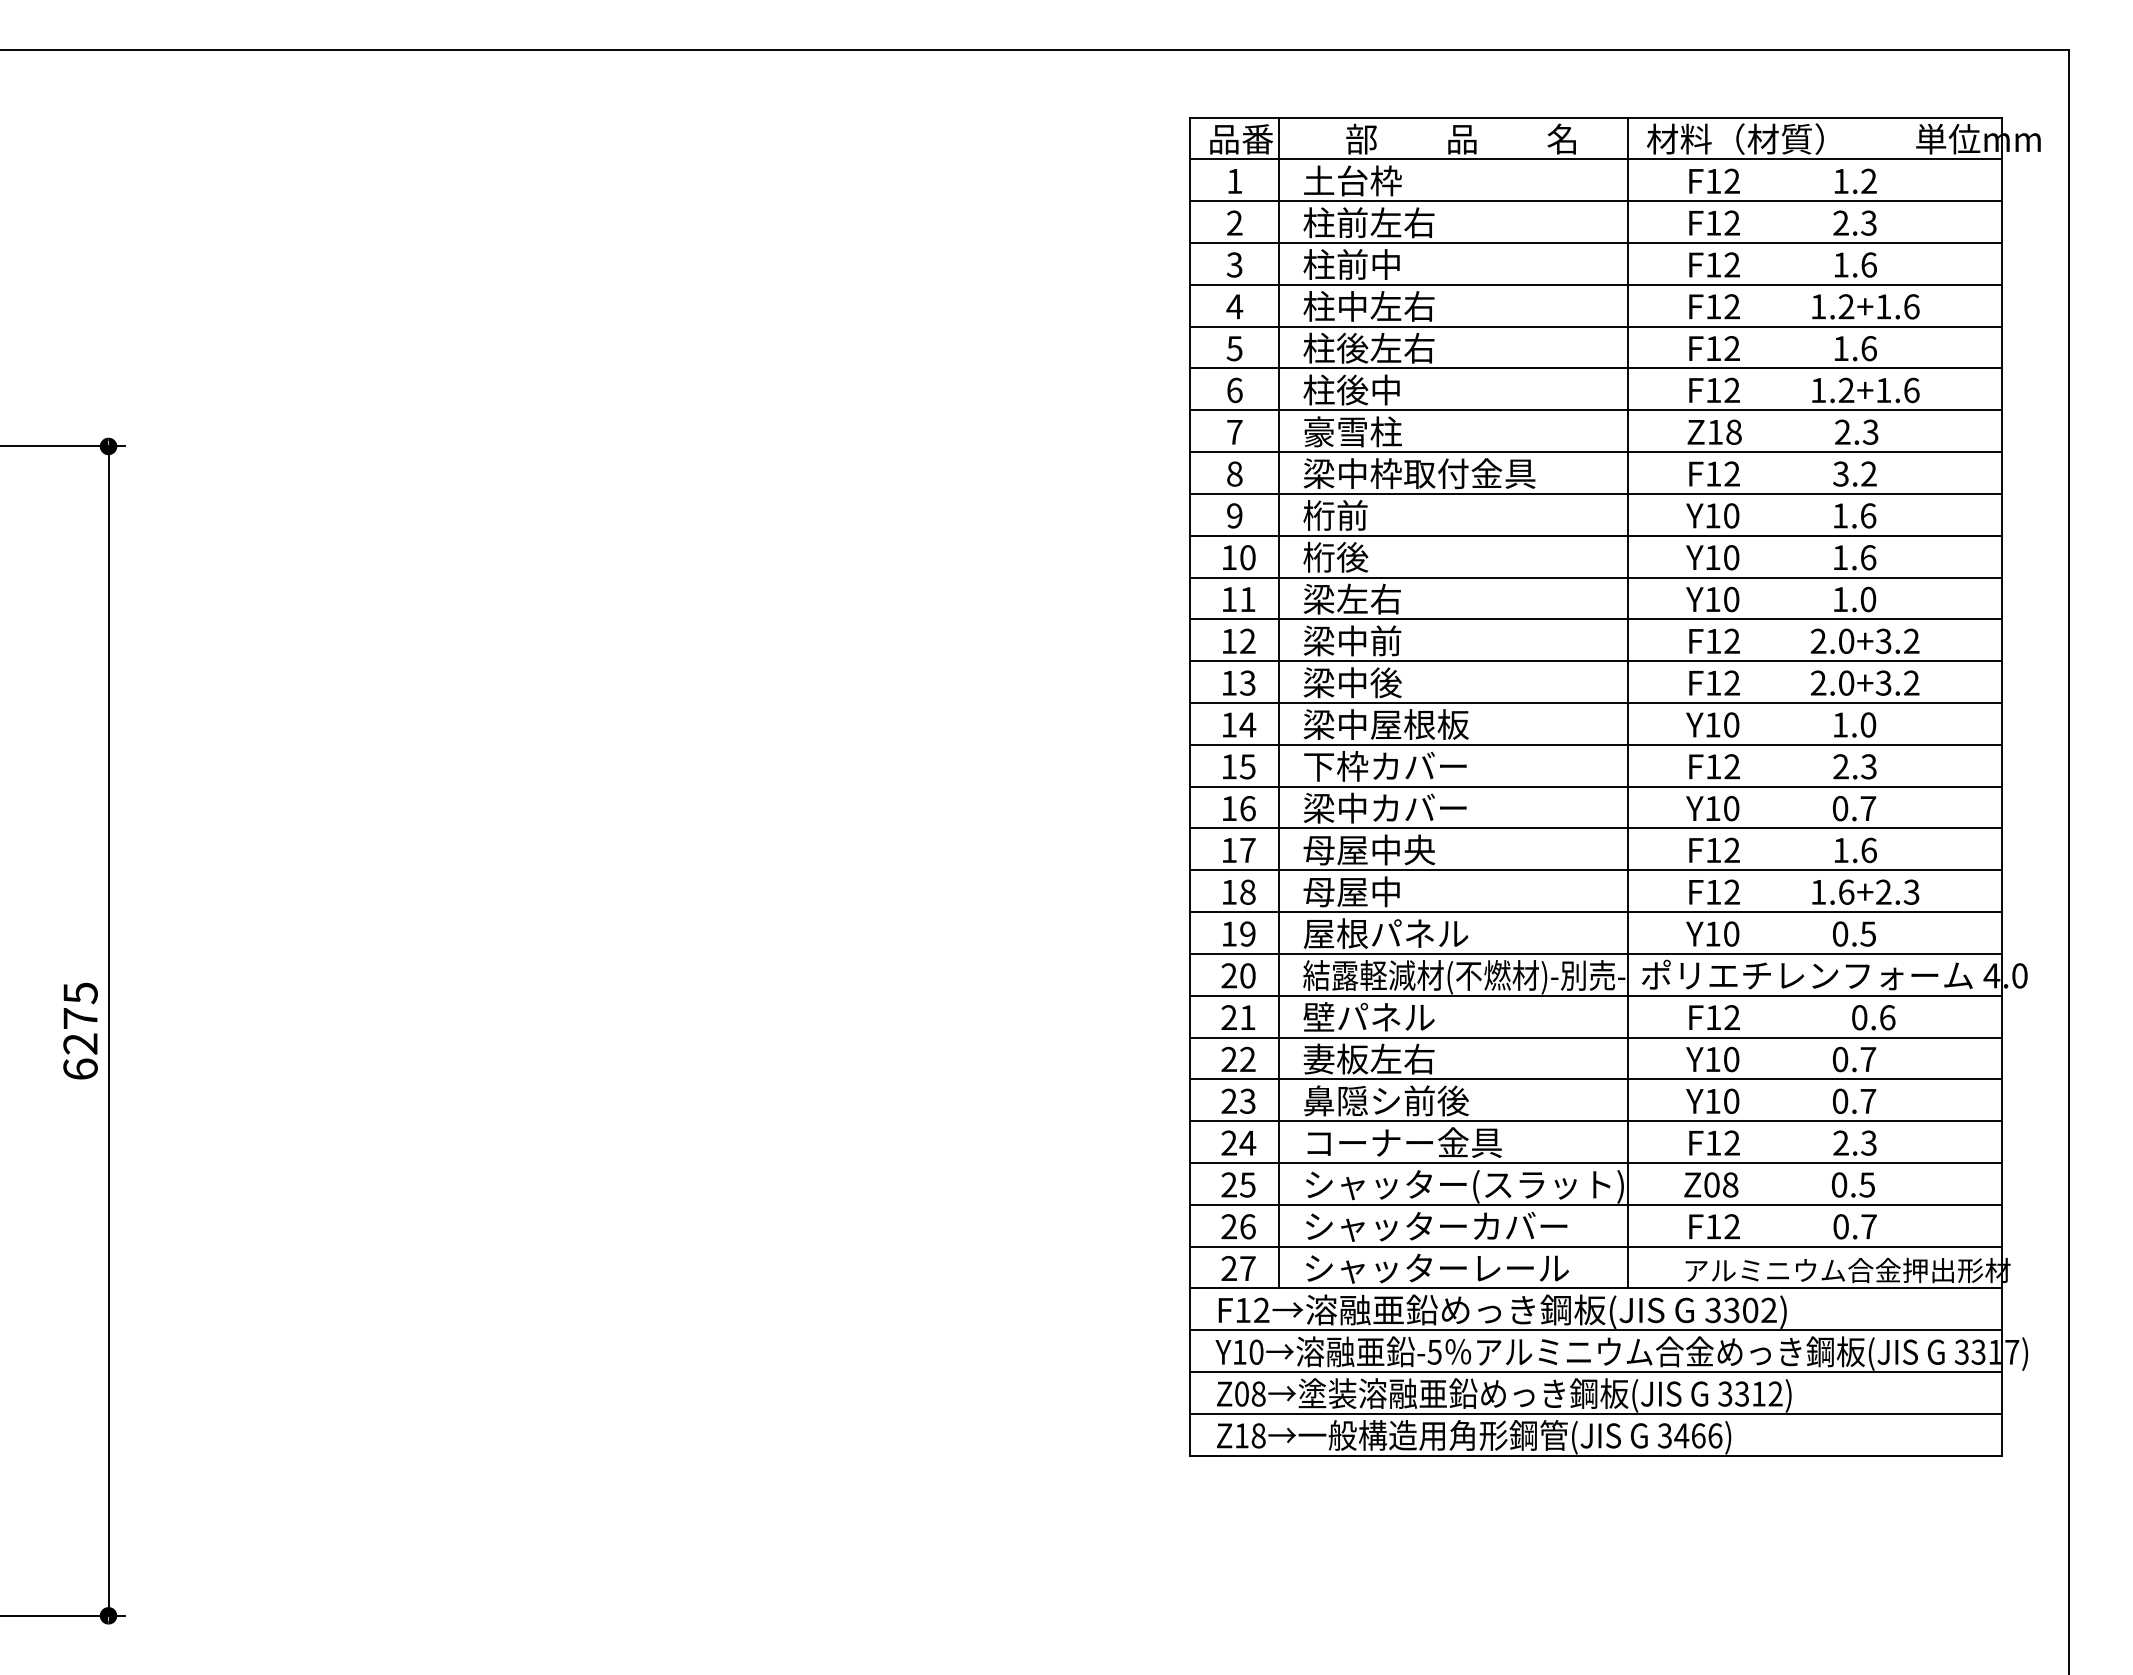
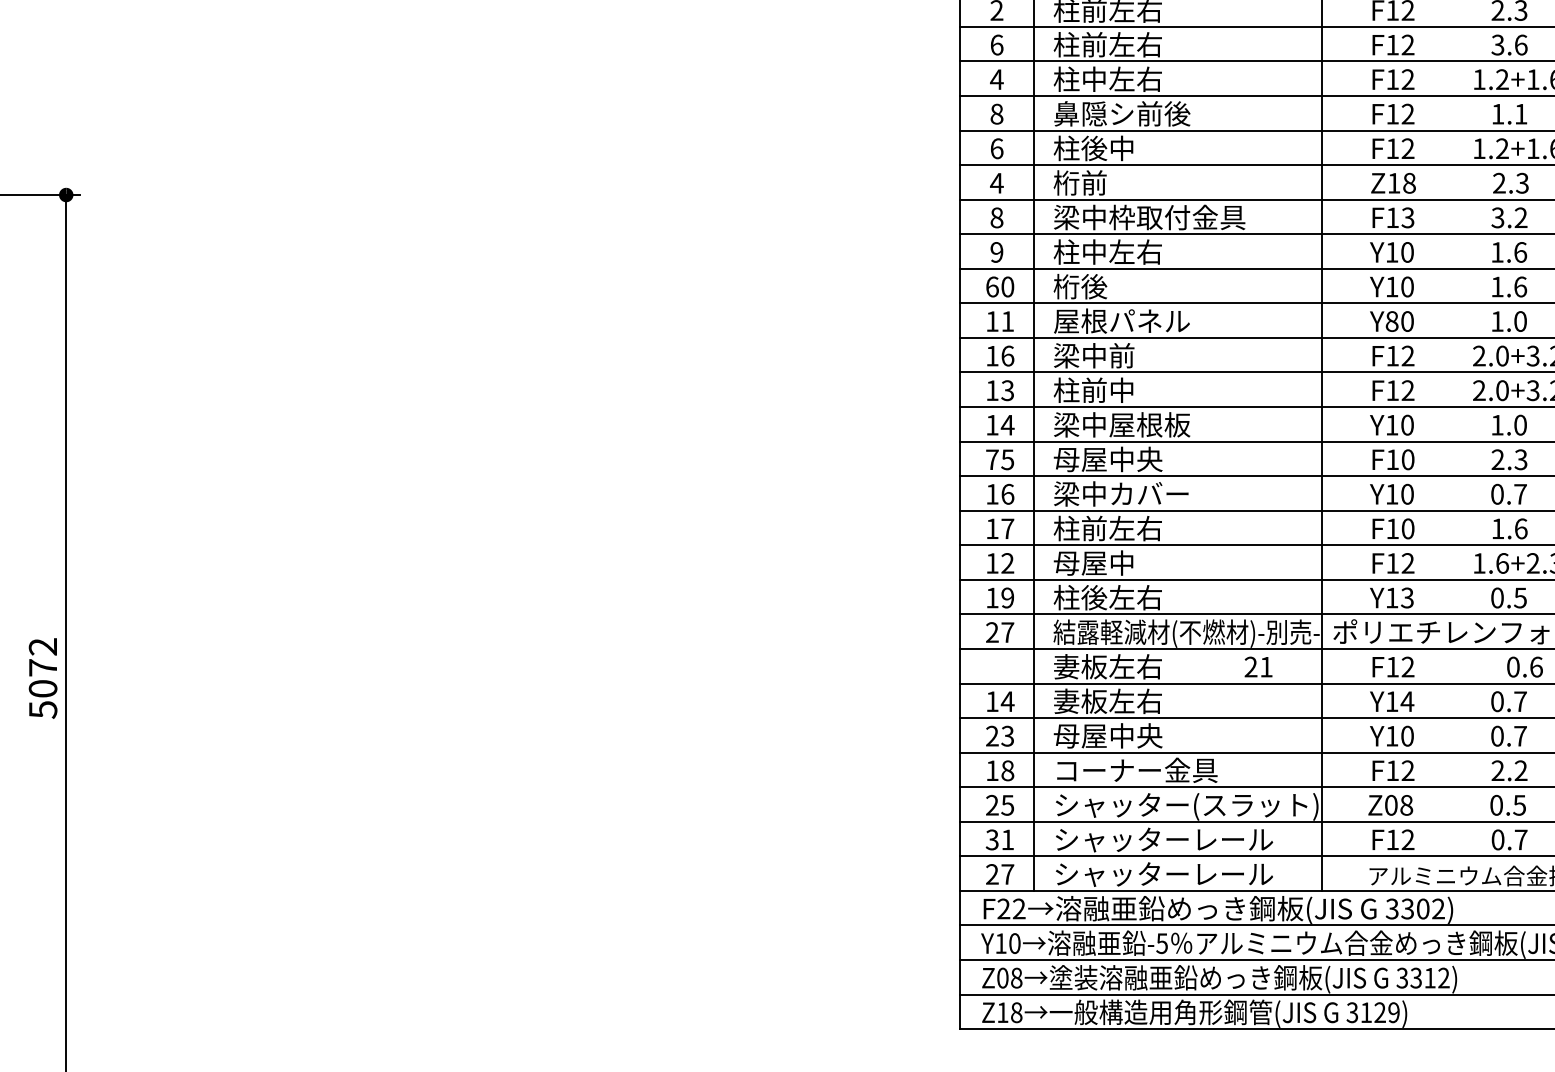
text: (1234, 264) -> (996, 44), 3 -> 6
text: (1402, 264) -> (1135, 44), 柱前中 -> 柱前左右
text: (1840, 264) -> (1497, 44), 1.6 -> 3.6
text: (1385, 347) -> (1121, 113), 柱後左右 -> 鼻隠シ前後
text: (1234, 348) -> (996, 114), 5 -> 8
text: (1868, 348) -> (1520, 114), 1.6 -> 1.1
text: (1352, 431) -> (1094, 182), 豪雪柱 -> 桁前
text: (1234, 432) -> (996, 183), 7 -> 4
text: (1731, 473) -> (1407, 217), F12 -> F13
text: (1368, 515) -> (1107, 252), 桁前 -> 柱中左右
text: (1229, 557) -> (992, 286), 10 -> 60
text: (1385, 598) -> (1121, 320), 梁左右 -> 屋根パネル
text: (1712, 599) -> (1391, 321), Y10 -> Y80
text: (1247, 641) -> (1007, 356), 12 -> 16
text: (1352, 682) -> (1094, 390), 梁中後 -> 柱前中
text: (1229, 766) -> (992, 459), 15 -> 75
text: (1384, 766) -> (1120, 459), 下枠カバー -> 母屋中央
text: (1731, 766) -> (1407, 459), F12 -> F10
text: (1369, 849) -> (1108, 528), 母屋中央 -> 柱前左右
text: (1731, 850) -> (1407, 528), F12 -> F10
text: (1247, 891) -> (1007, 562), 18 -> 12
text: (1385, 933) -> (1121, 597), 屋根パネル -> 柱後左右
text: (1731, 933) -> (1407, 597), Y10 -> Y13
text: (1247, 975) -> (1007, 632), 20 -> 27
text: (1368, 1016) -> (1107, 666), 壁パネル -> 妻板左右
text: (1238, 1017) -> (1258, 666), moved
text: (80, 1031) -> (43, 678), 6275 -> 5072
text: (1238, 1058) -> (1000, 700), 22 -> 14
text: (1731, 1059) -> (1407, 701), Y10 -> Y14
text: (1385, 1100) -> (1121, 735), 鼻隠シ前後 -> 母屋中央
text: (1238, 1142) -> (1000, 770), 24 -> 18
text: (1868, 1143) -> (1520, 771), 2.3 -> 2.2
text: (1521, 1225) -> (1233, 838), シャッターカバー -> シャッターレール
text: (1238, 1226) -> (1000, 839), 26 -> 31
text: (1242, 1309) -> (1003, 908), F12 -> F22
text: (1698, 1435) -> (1380, 1012), 3466) -> 3129)

